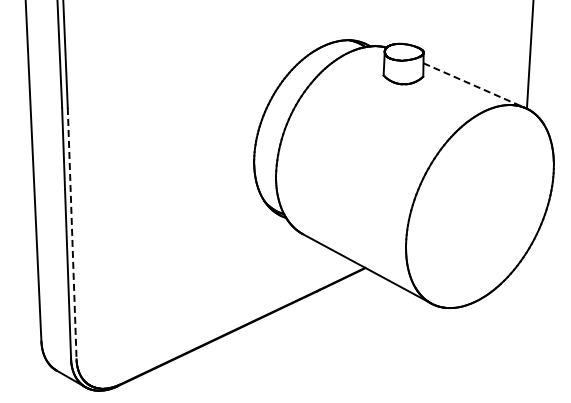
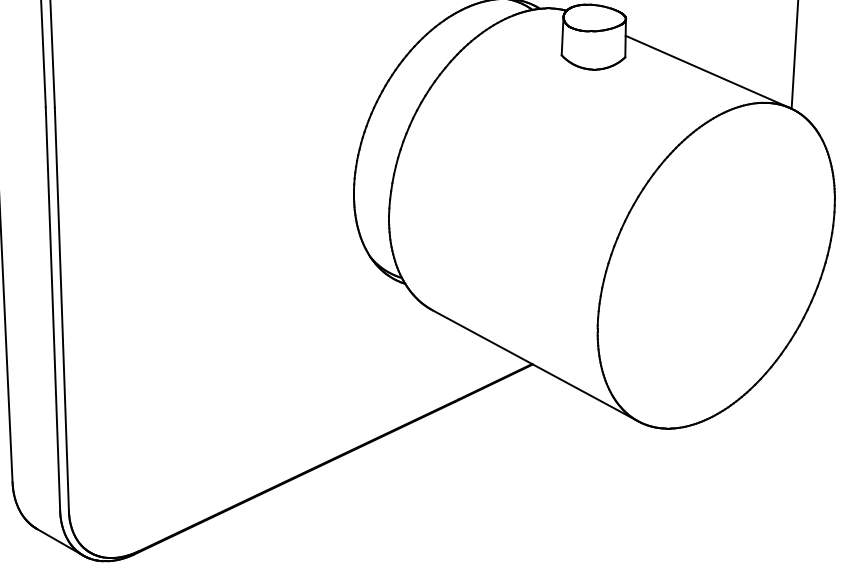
line: (474, 85) -> (707, 71), dashed -> solid
line: (72, 233) -> (62, 308), dashed -> solid

